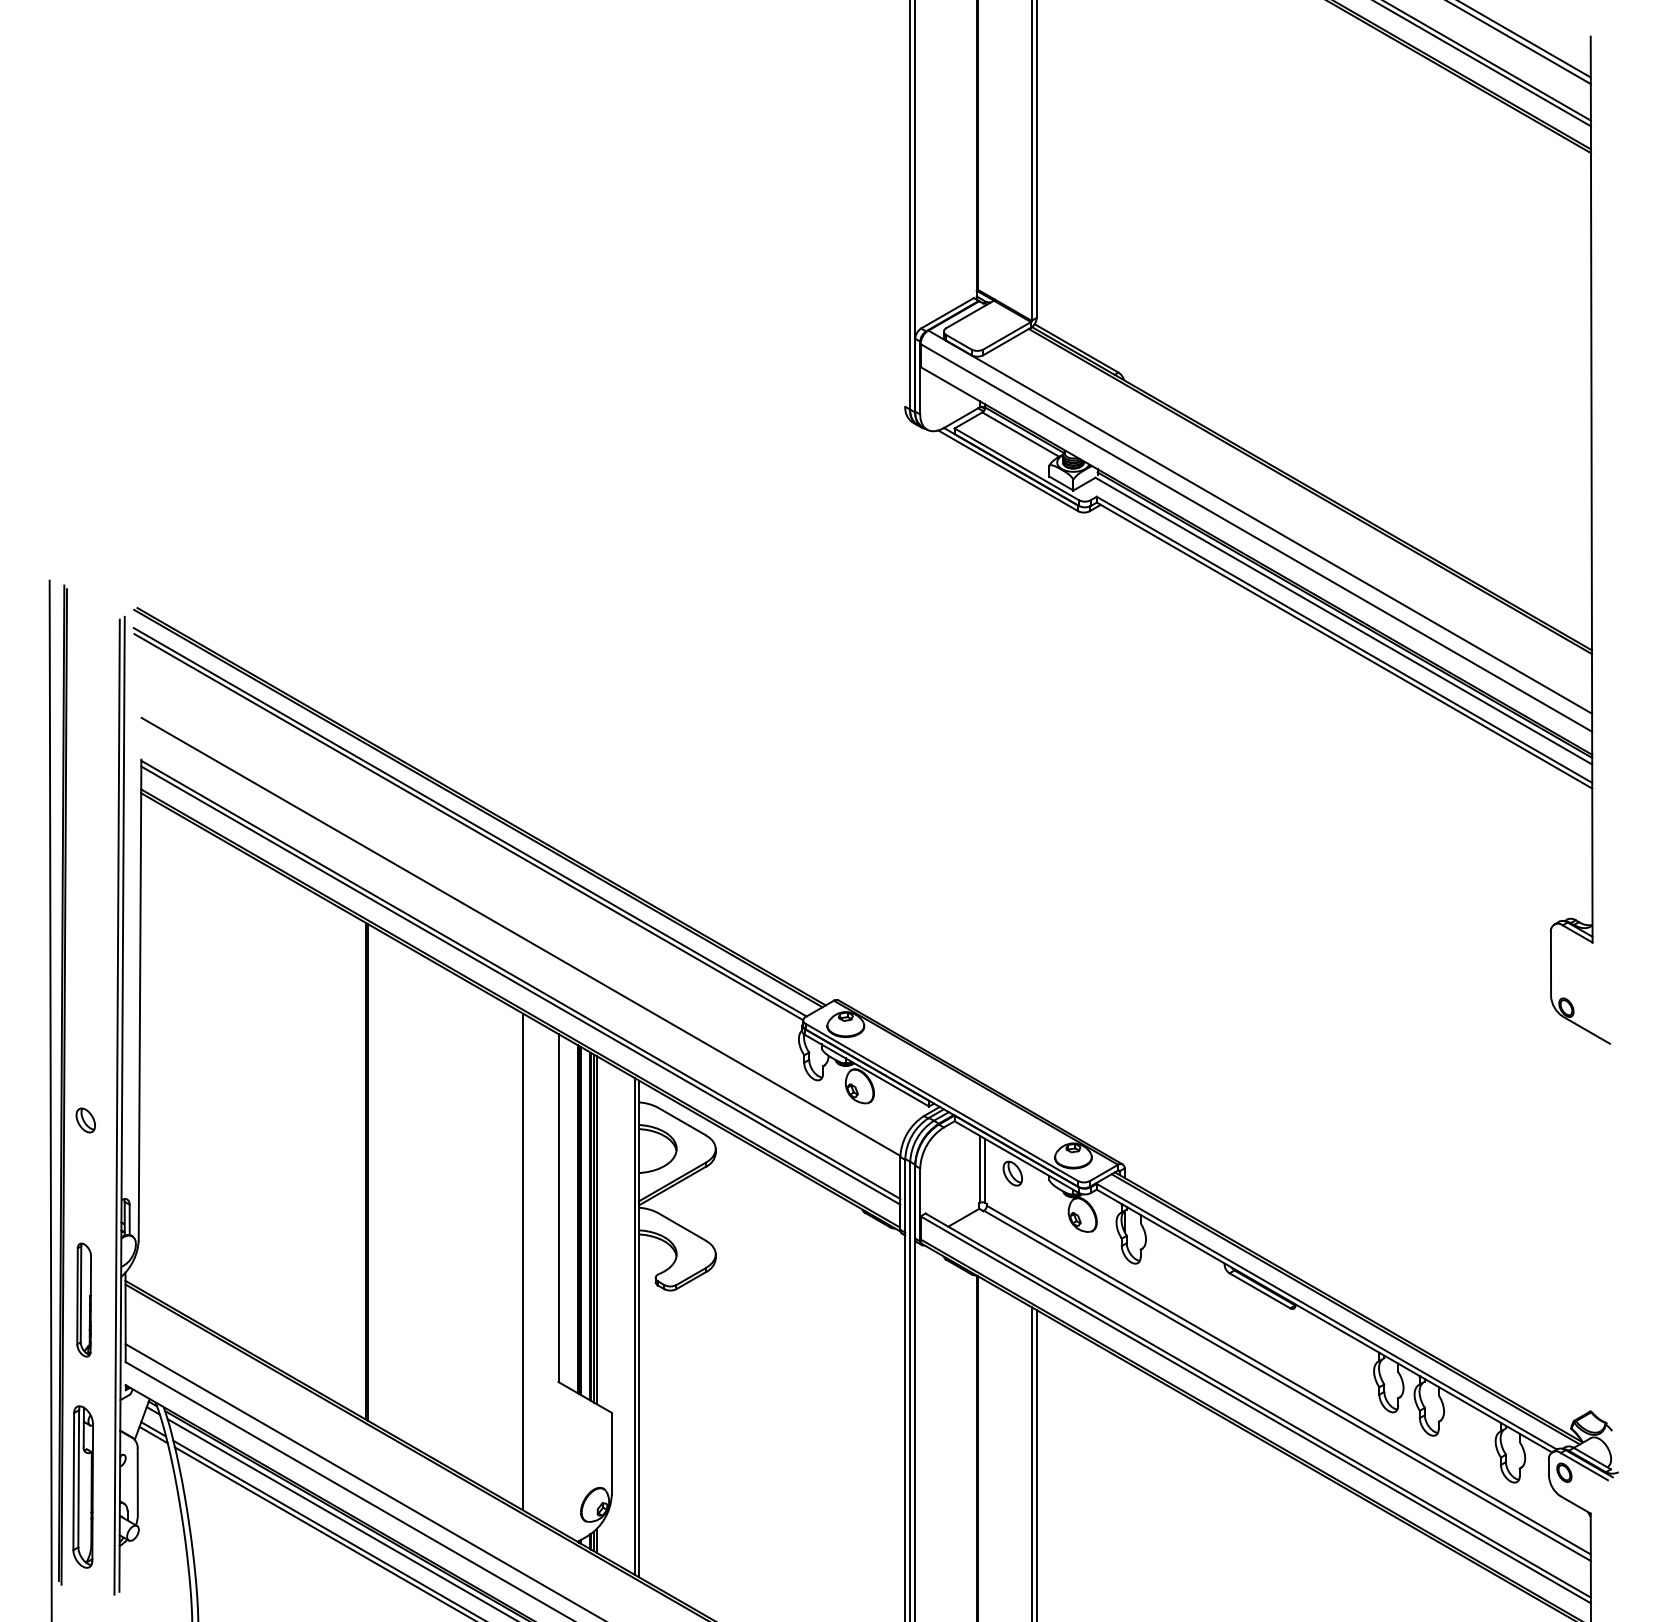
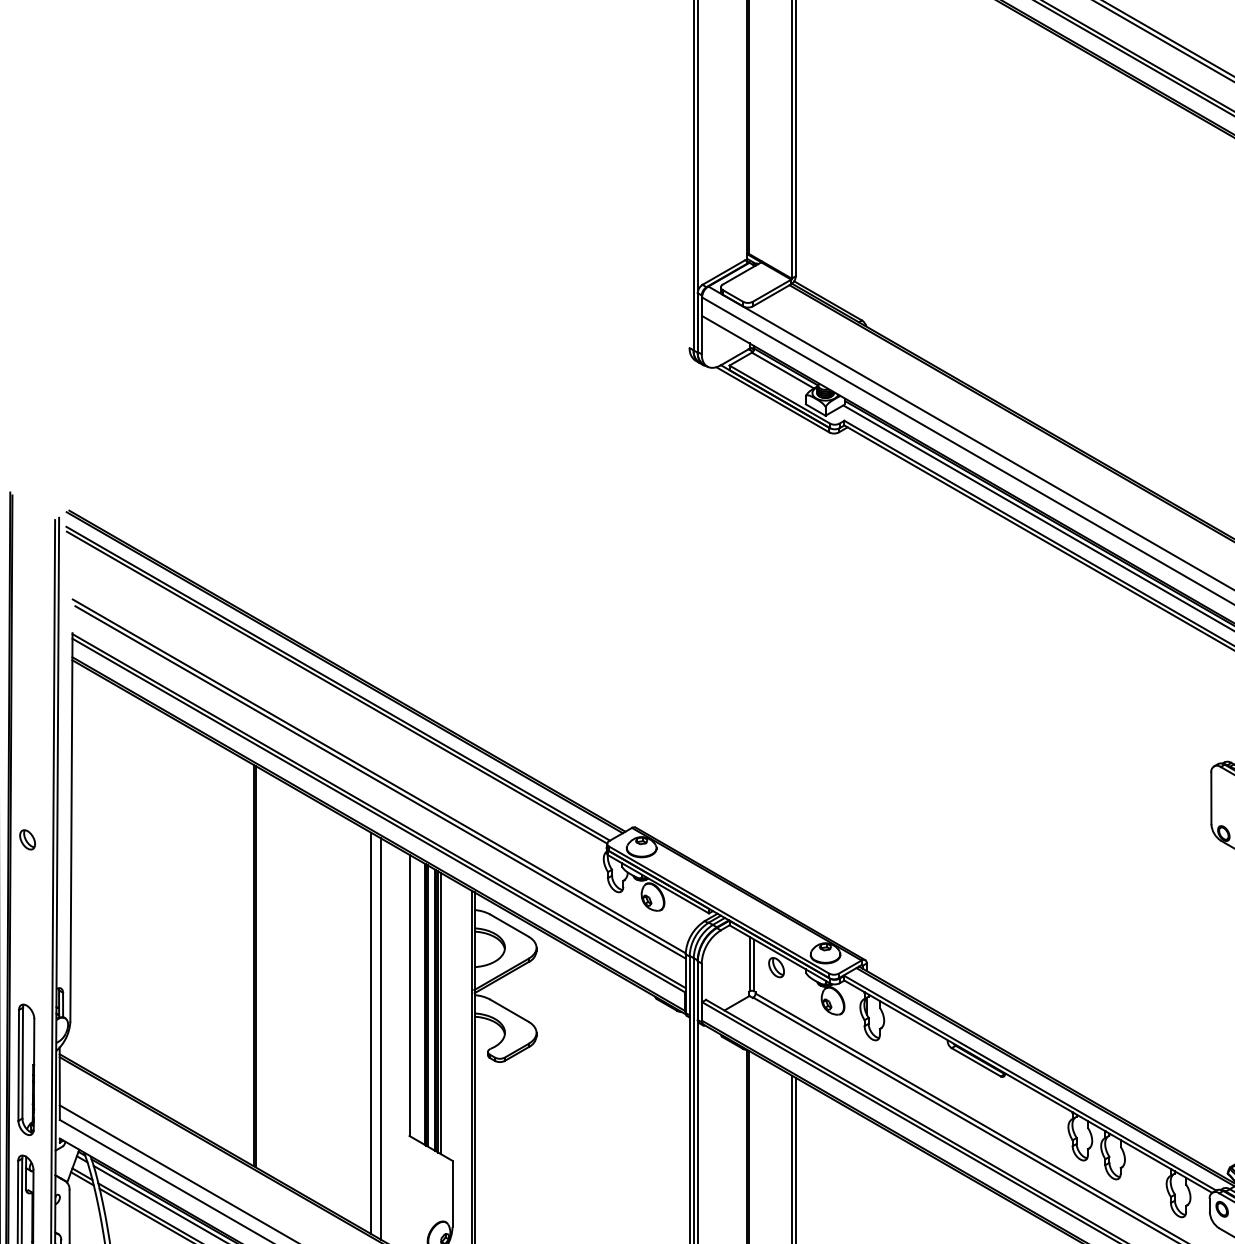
line: (522, 944) -> (380, 782), added
part: (85, 1120) -> (27, 839), moved
line: (510, 1254) -> (370, 1032), added
part: (83, 1299) -> (25, 1069), size x1.43

